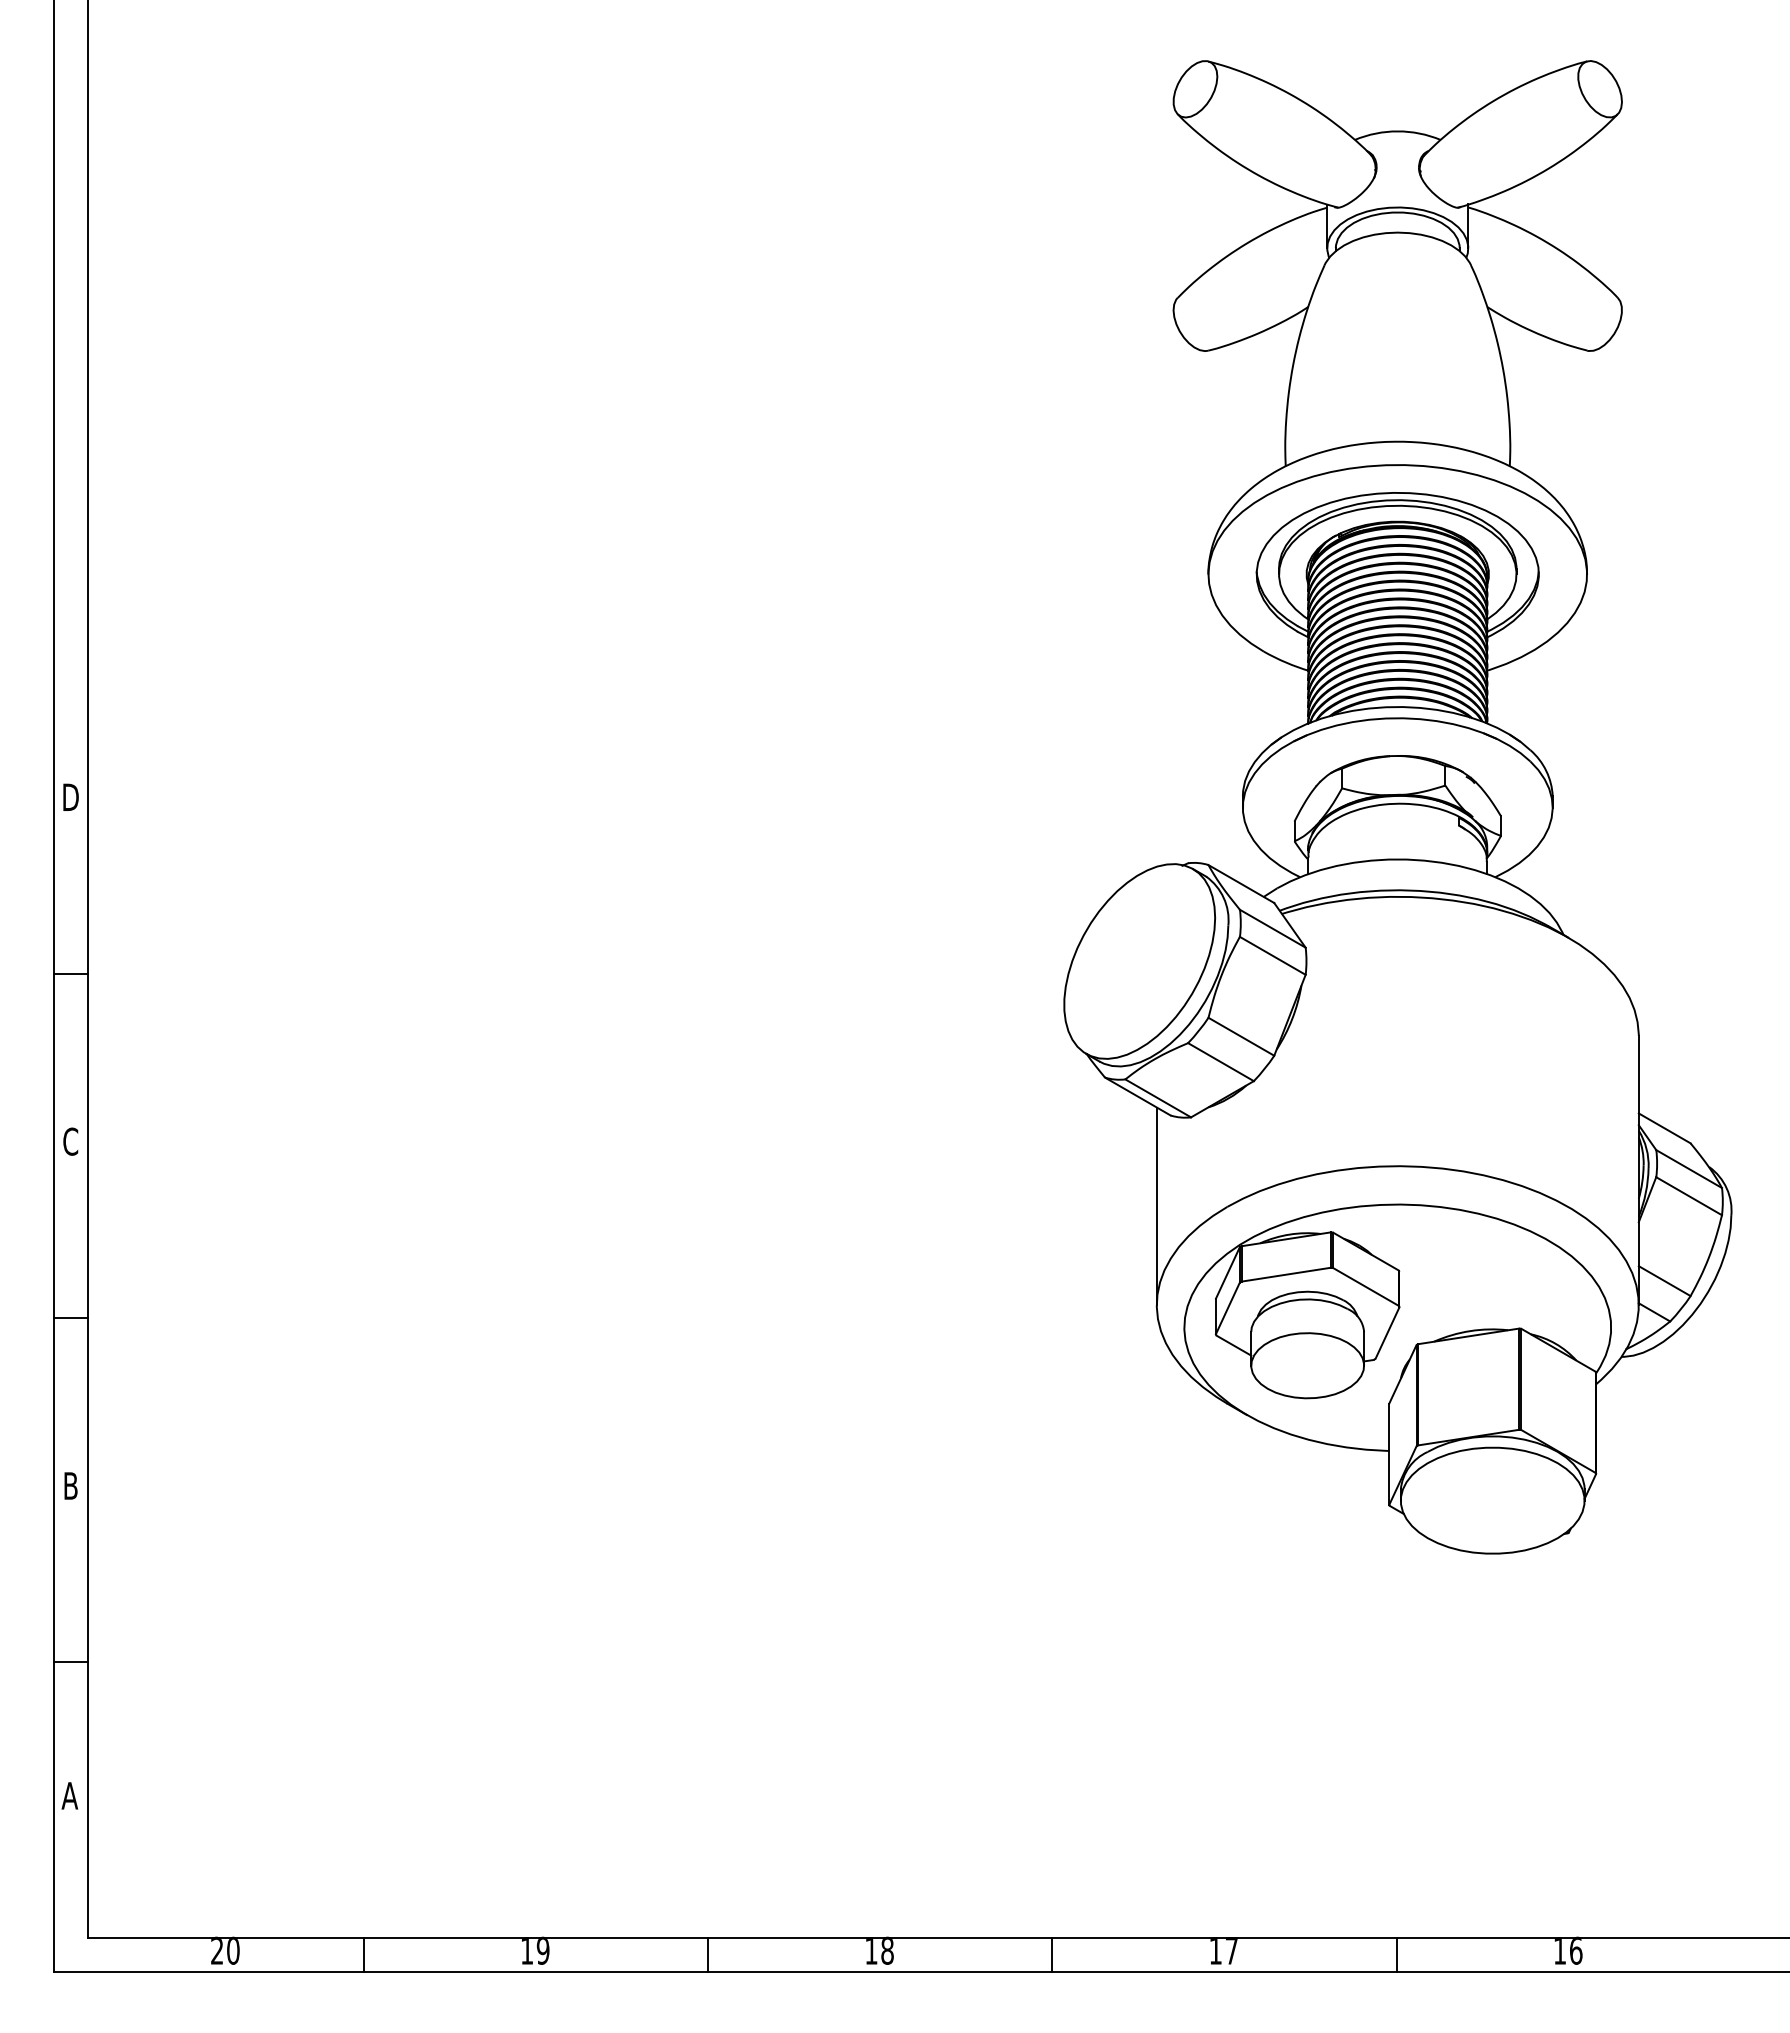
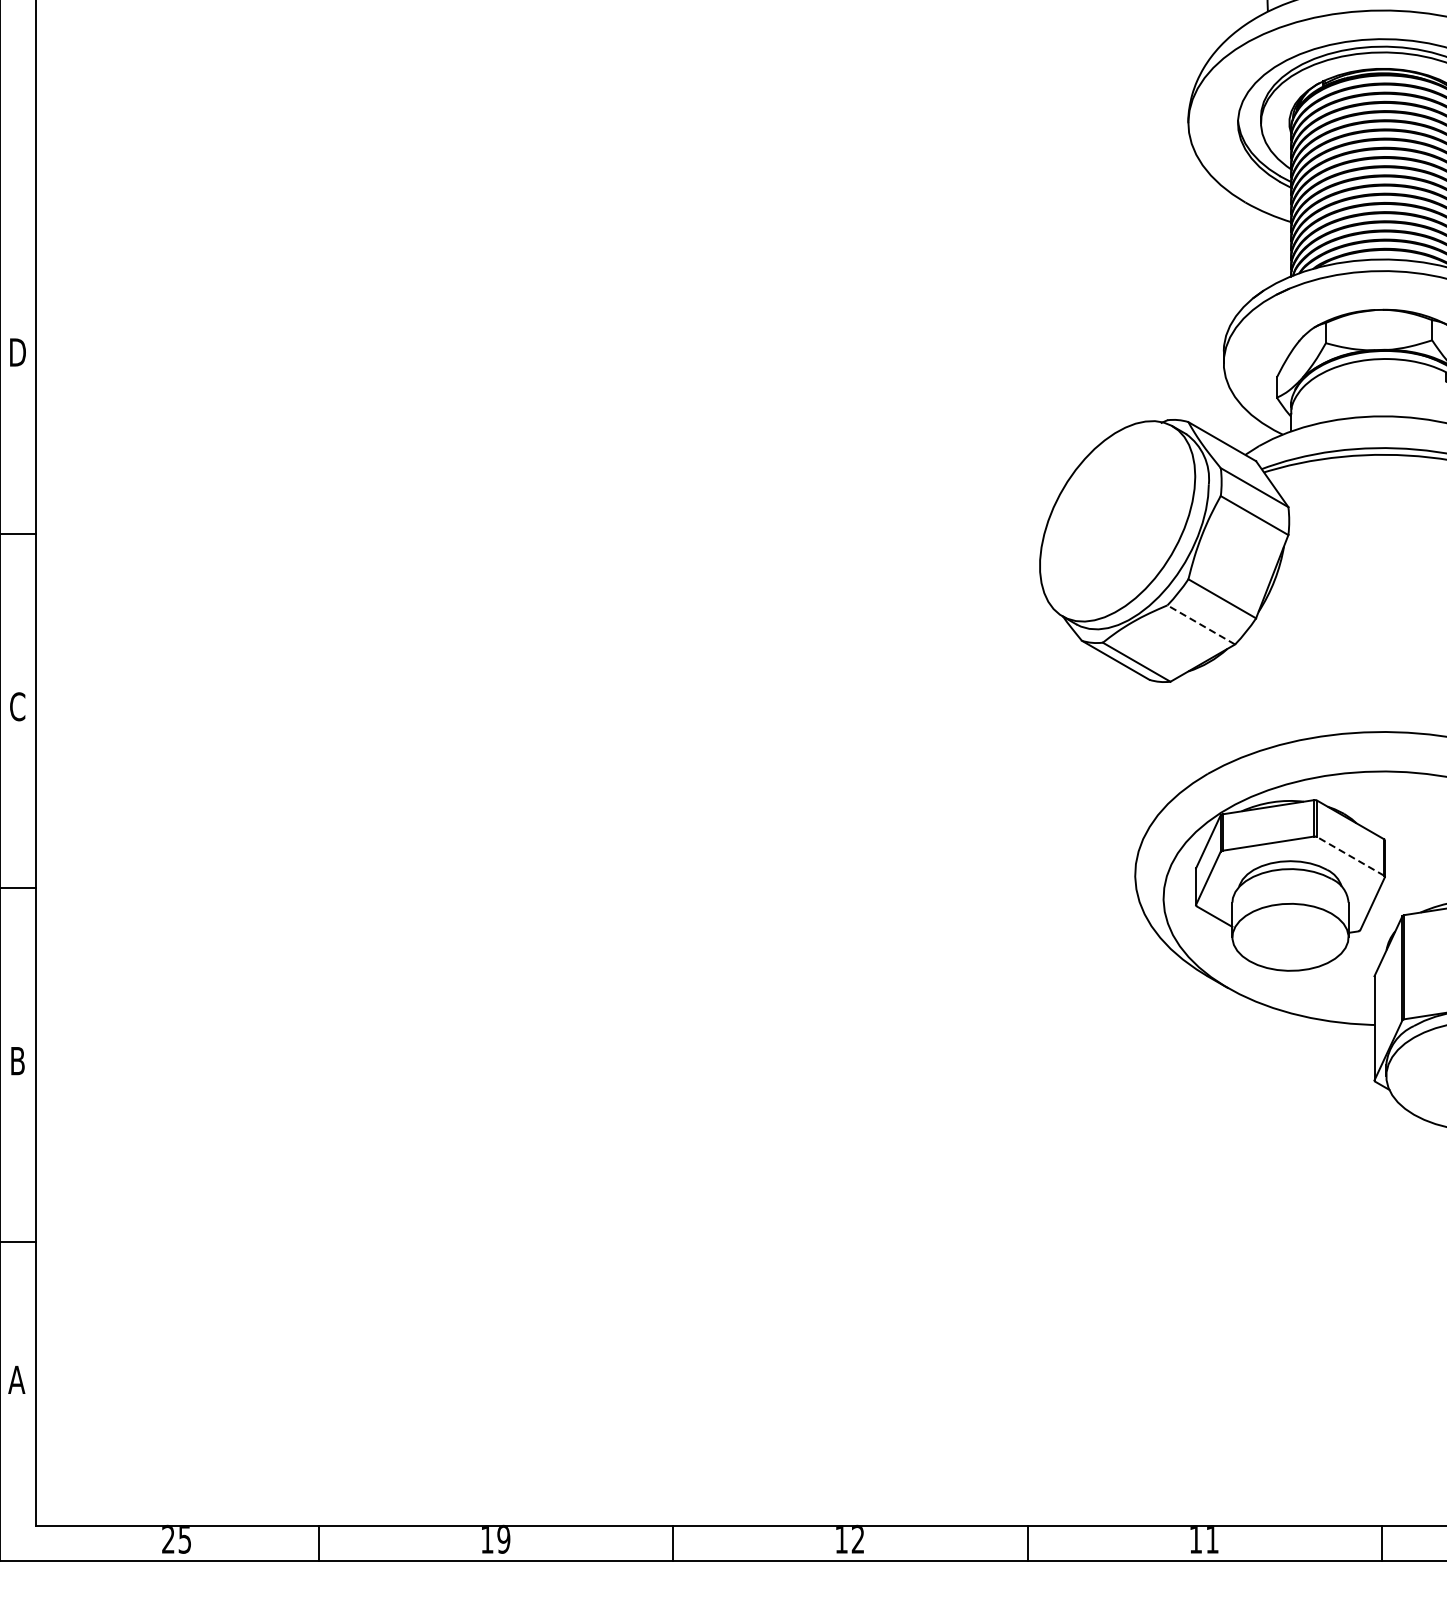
line: (1221, 1062) -> (1201, 625), solid -> dashed
line: (1156, 1206) -> (1134, 773), removed
line: (1366, 1287) -> (1351, 856), solid -> dashed
text: (233, 1950) -> (185, 1539), 20 -> 25
text: (887, 1950) -> (858, 1539), 18 -> 12
text: (1231, 1951) -> (1212, 1540), 17 -> 11

